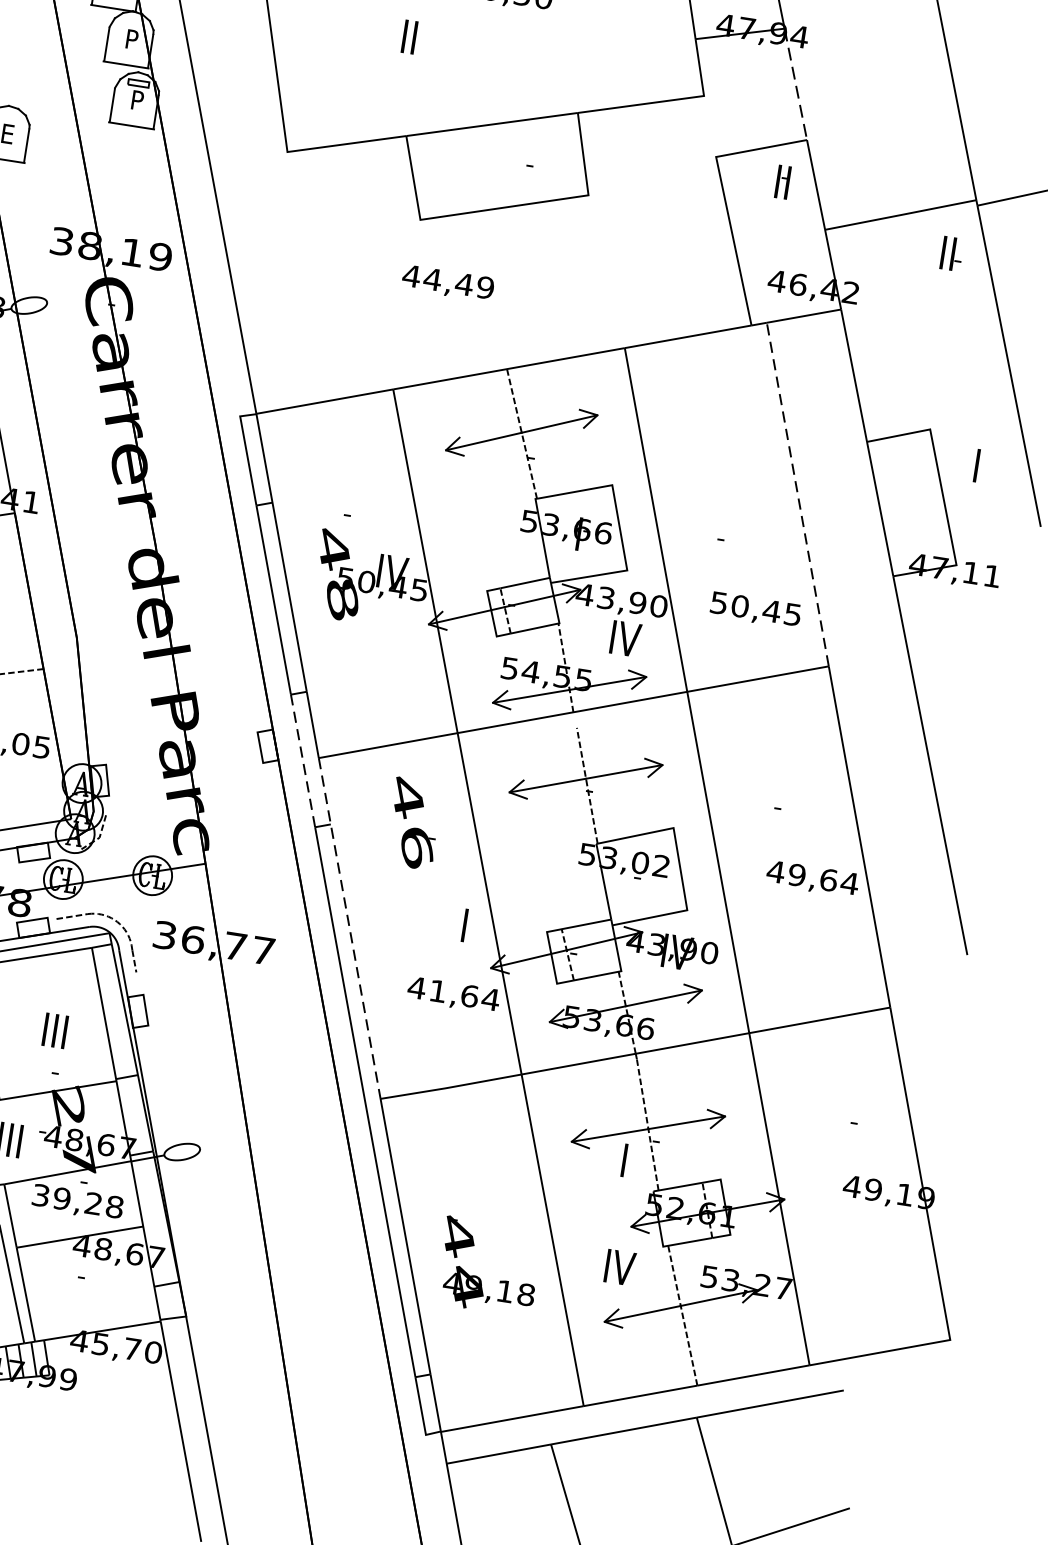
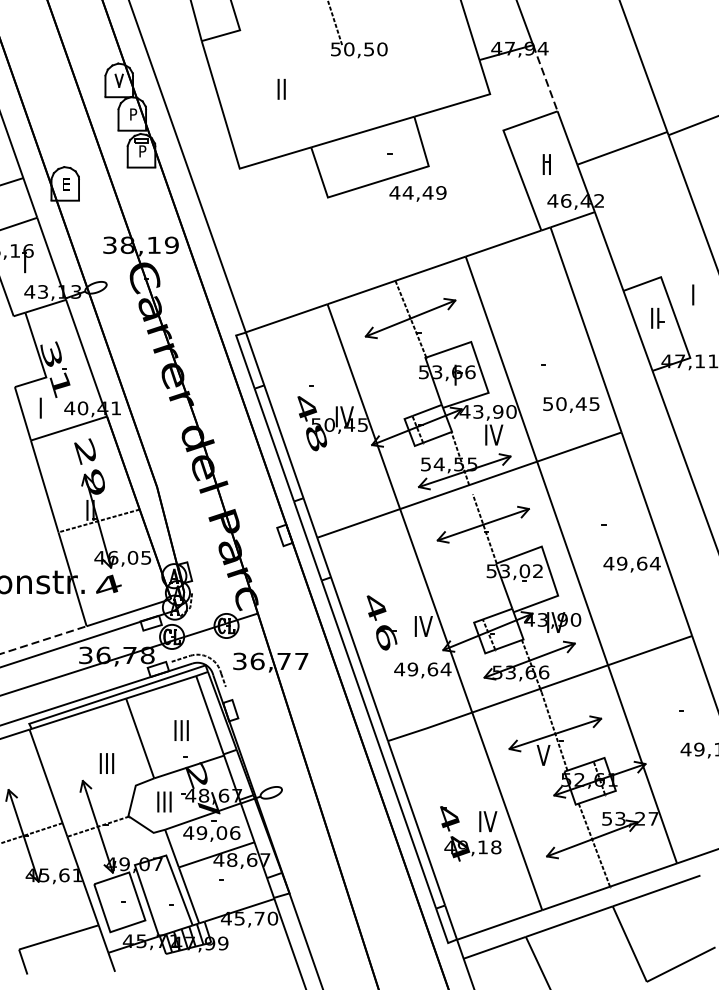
text: (409, 35) -> (281, 88), moved
part: (782, 182) -> (546, 164), moved
part: (952, 252) -> (657, 317), moved
text: (447, 282) -> (417, 193), moved
line: (798, 494) -> (586, 329), dashed -> solid
line: (302, 761) -> (307, 541), dashed -> solid
part: (413, 822) -> (381, 622), moved
text: (465, 925) -> (423, 626), I -> IV
line: (349, 930) -> (352, 640), dashed -> solid
text: (437, 991) -> (412, 669), 41,64 -> 49,64
text: (624, 1160) -> (543, 755), I -> V
text: (77, 1201) -> (211, 833), 39,28 -> 49,06
text: (620, 1267) -> (488, 821), moved

